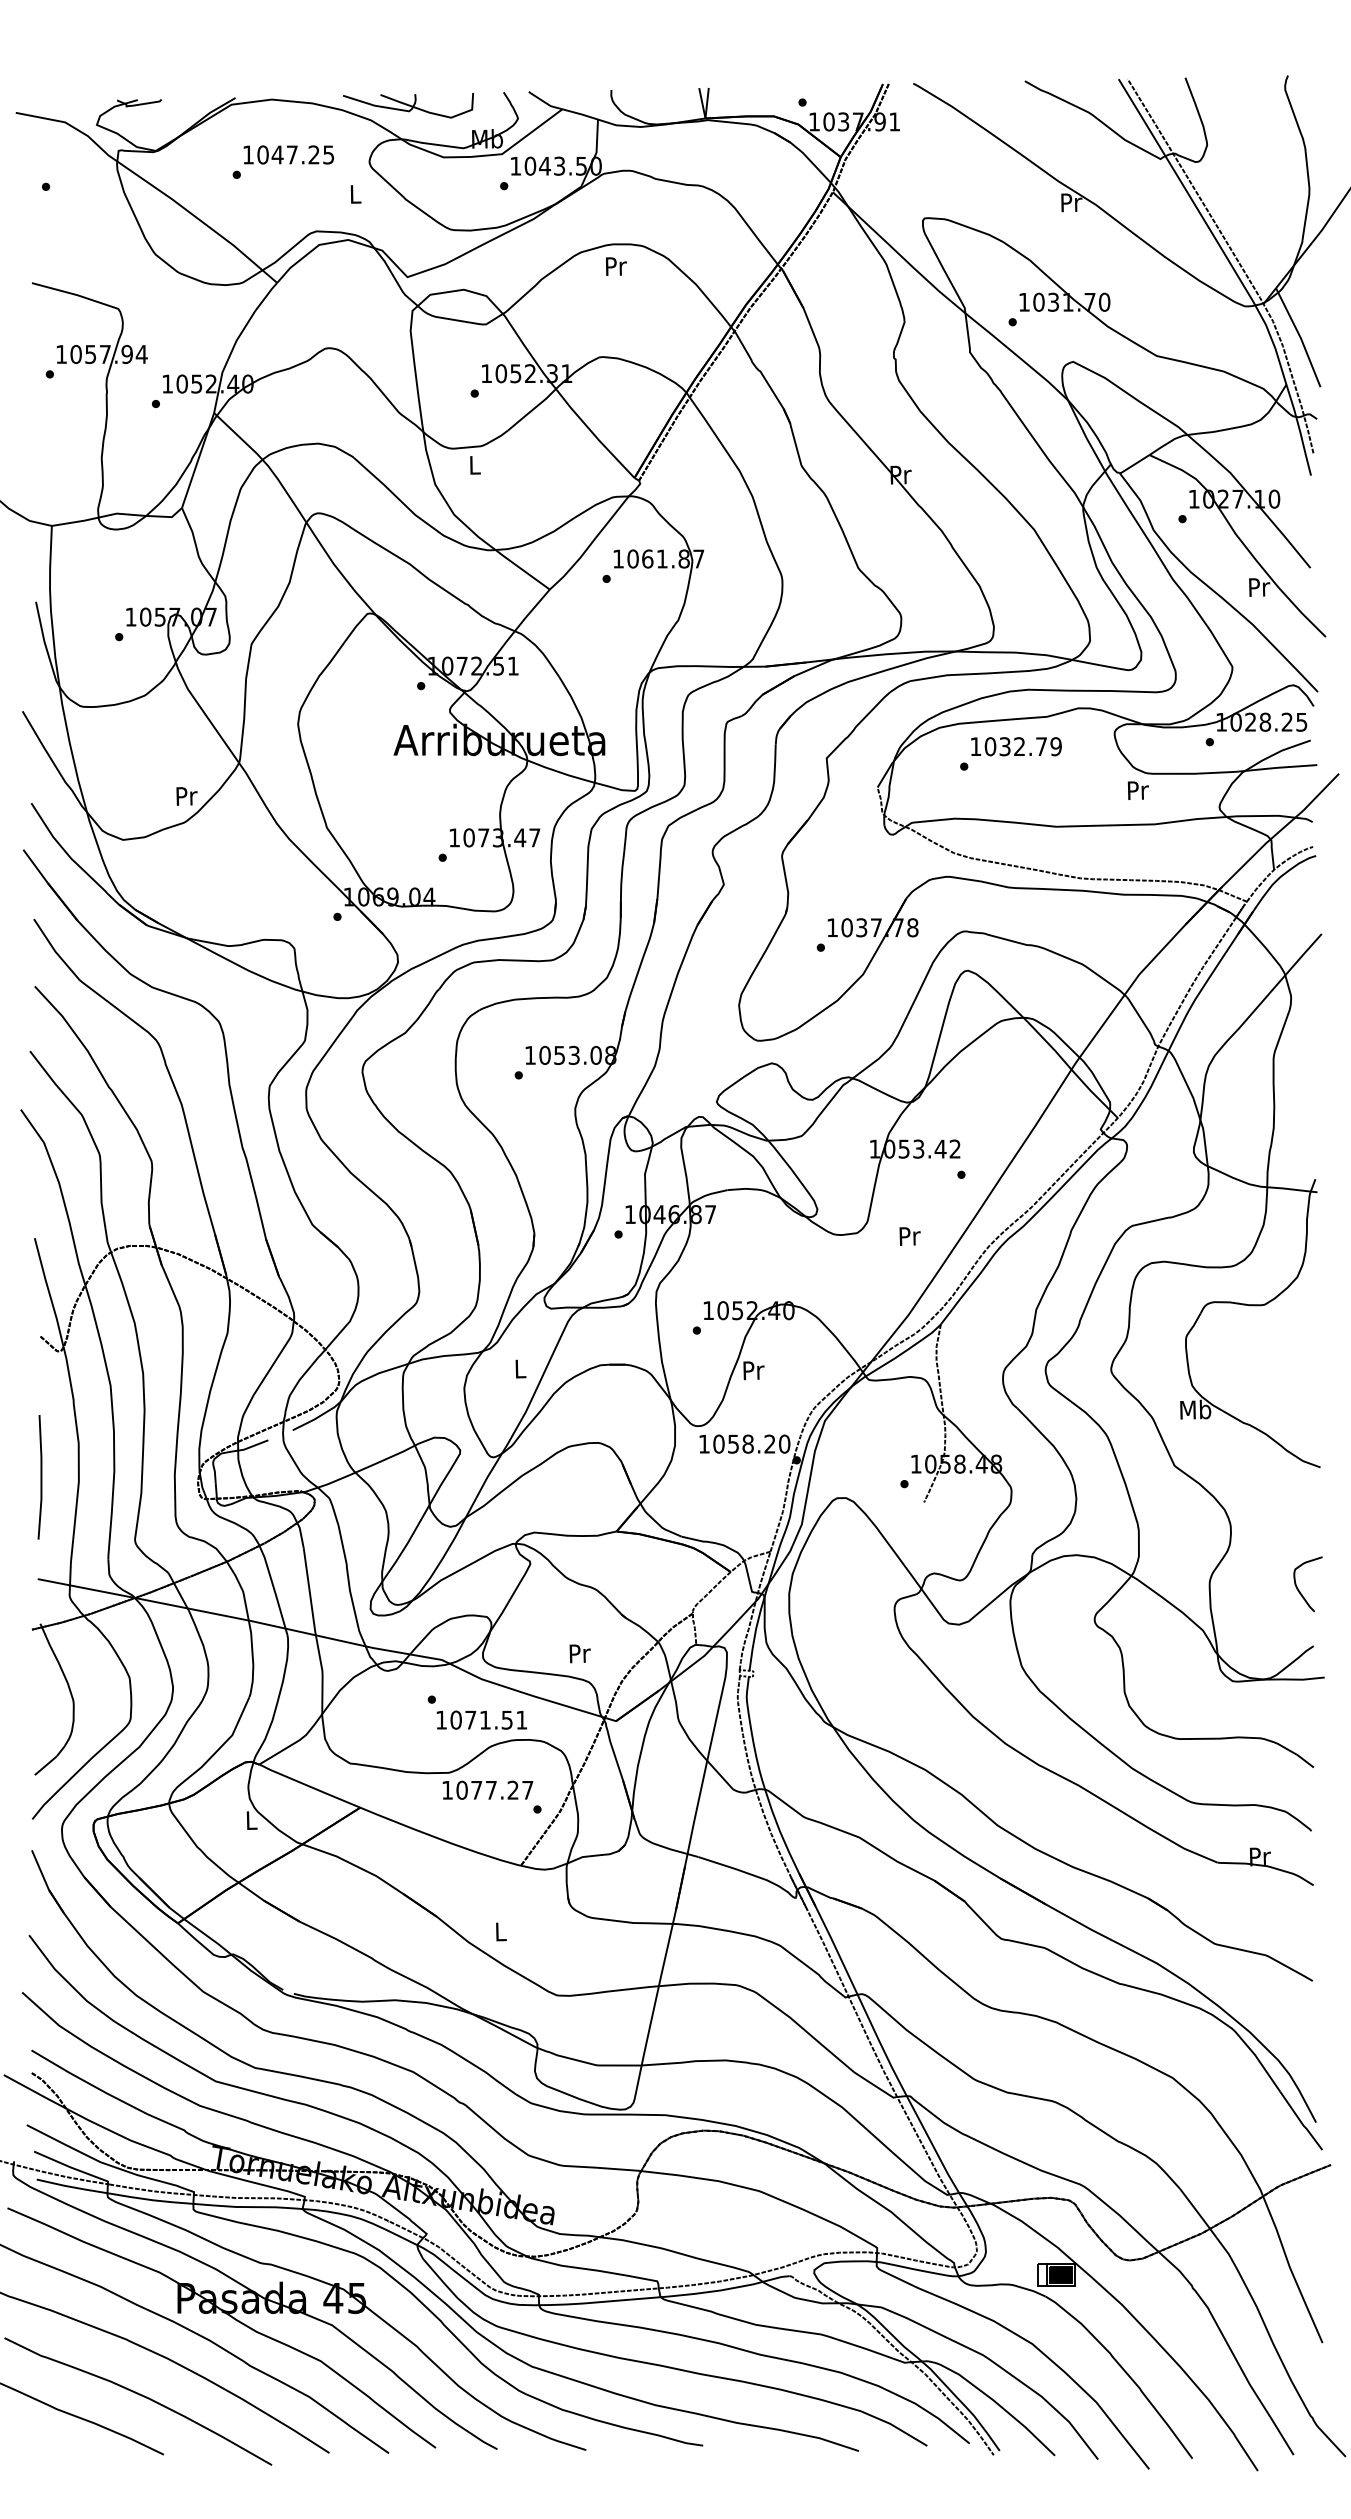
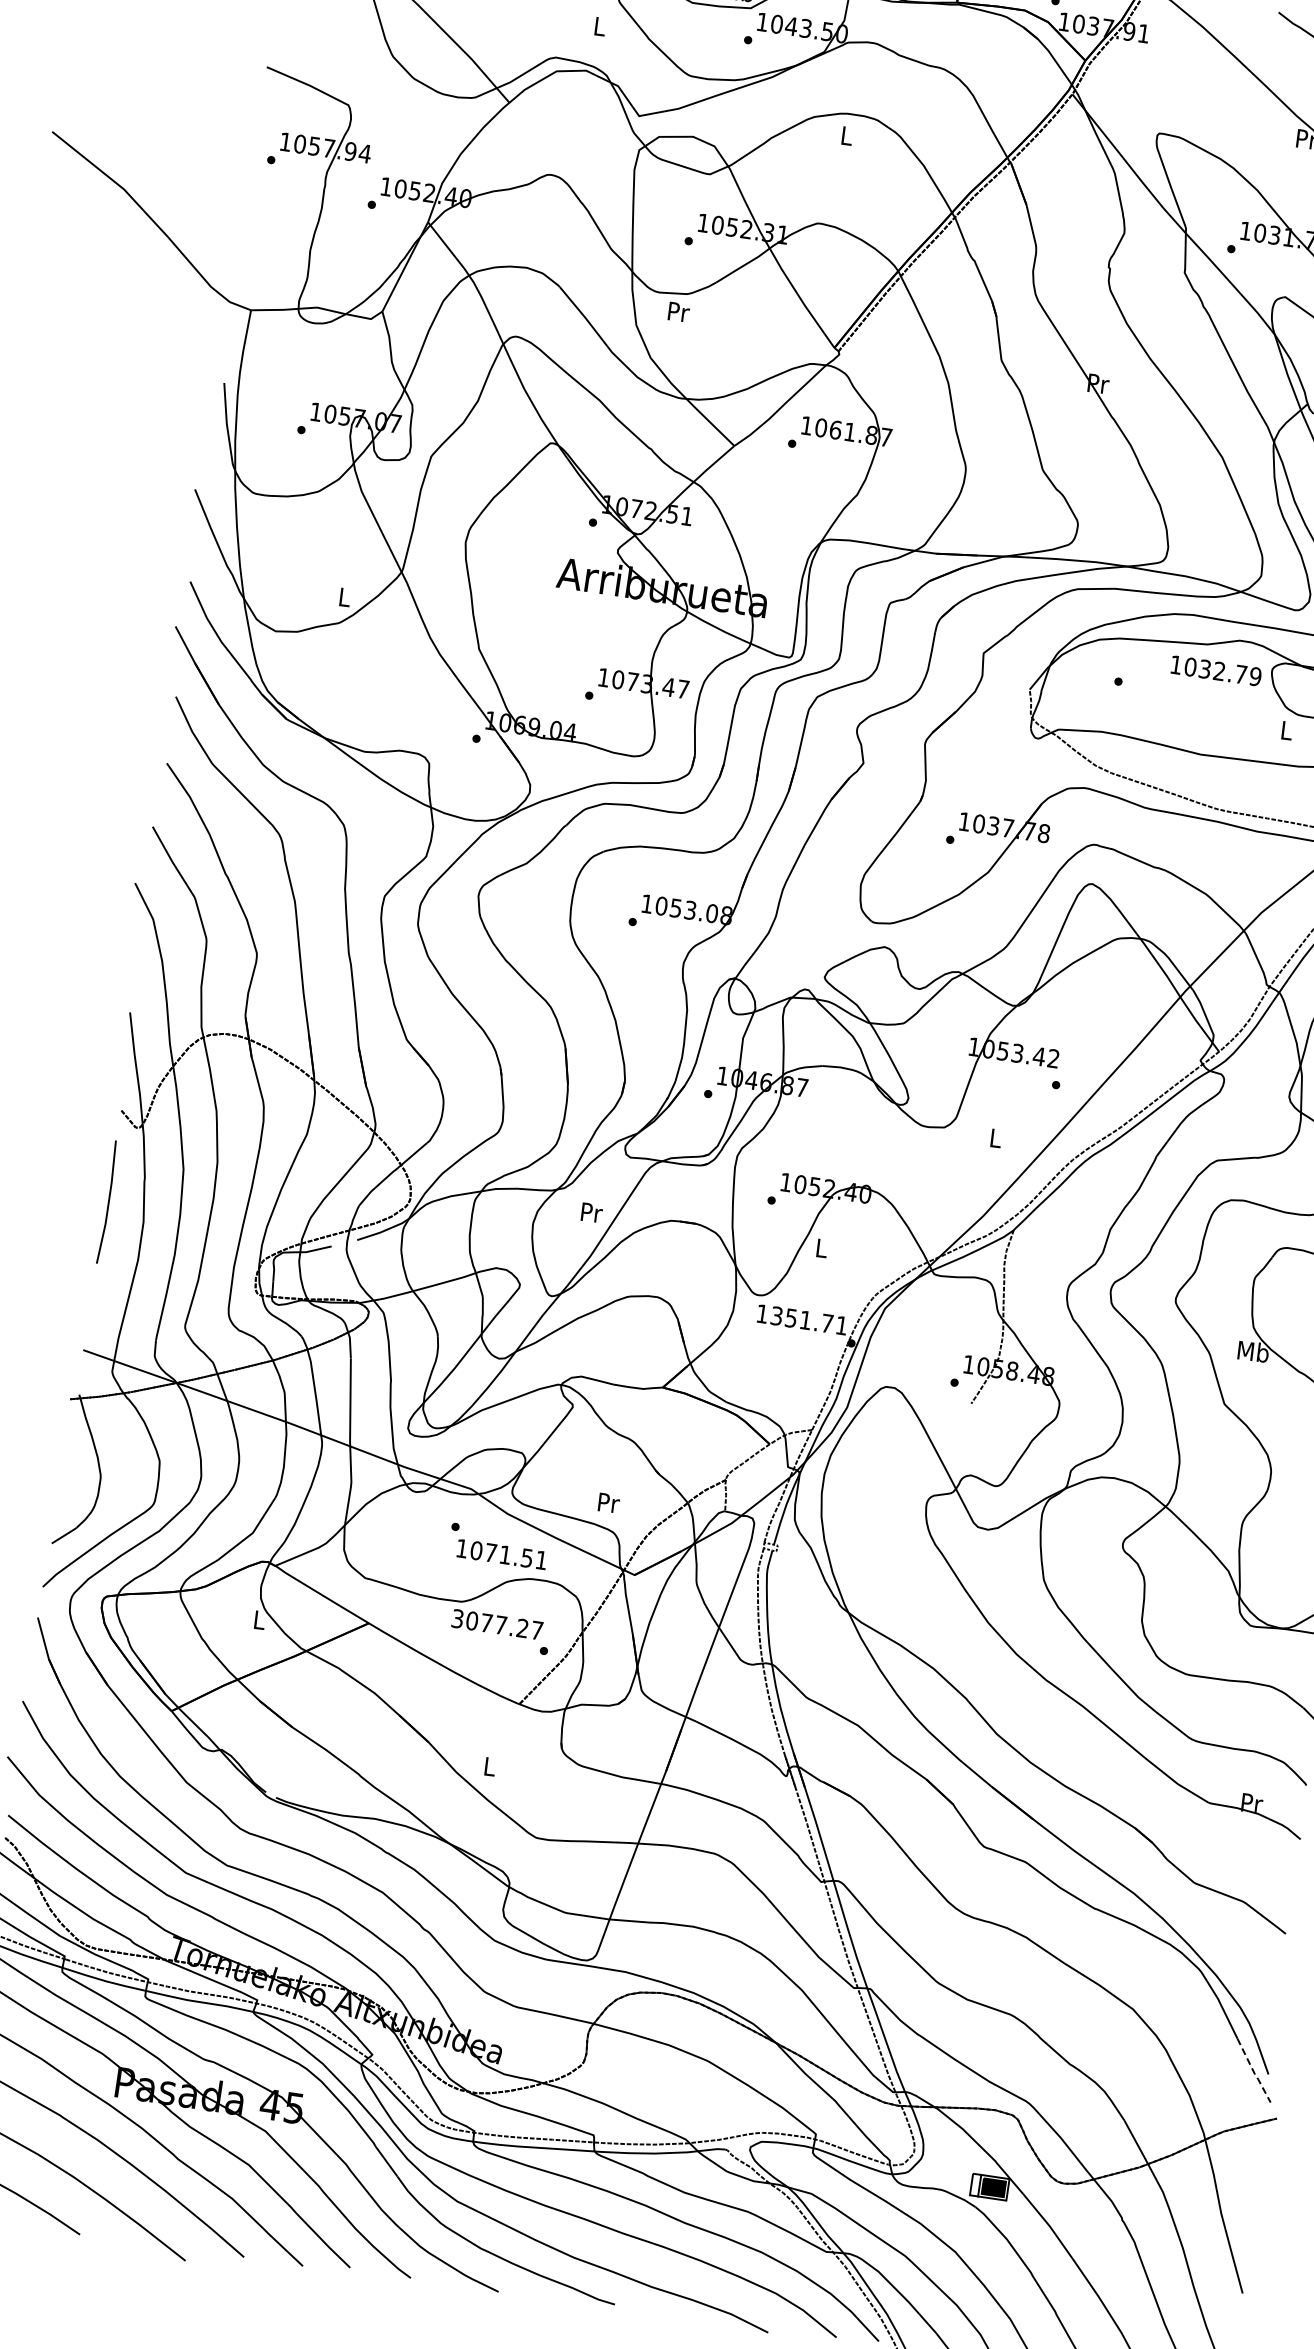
text: (616, 266) -> (847, 136), Pr -> L
text: (475, 465) -> (678, 312), L -> Pr
text: (1016, 746) -> (1216, 670), moved
text: (1137, 790) -> (1286, 730), Pr -> L
text: (186, 796) -> (344, 597), Pr -> L
text: (909, 1236) -> (995, 1138), Pr -> L
text: (520, 1368) -> (591, 1212), L -> Pr
text: (753, 1370) -> (821, 1248), Pr -> L
text: (751, 1443) -> (809, 1320), 1058.20 -> 1351.71
line: (40, 1477) -> (107, 1202), moved
text: (447, 1789) -> (457, 1618), 1077.27 -> 3077.27
line: (1301, 2122) -> (1254, 2072), solid -> dashed

